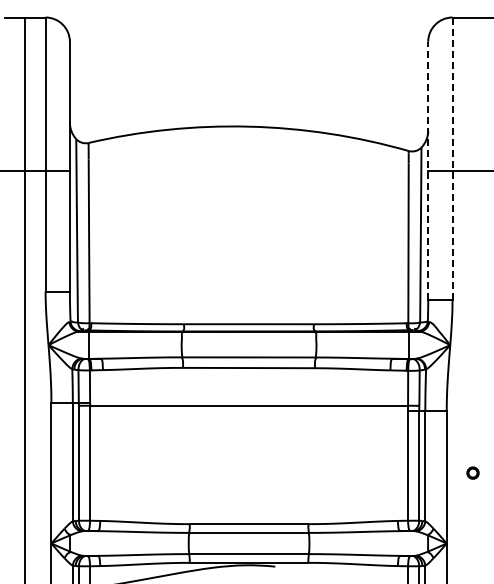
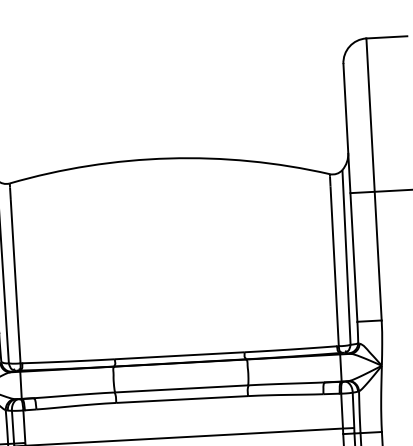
line: (452, 158) -> (374, 179), dashed -> solid
line: (428, 170) -> (350, 192), dashed -> solid

